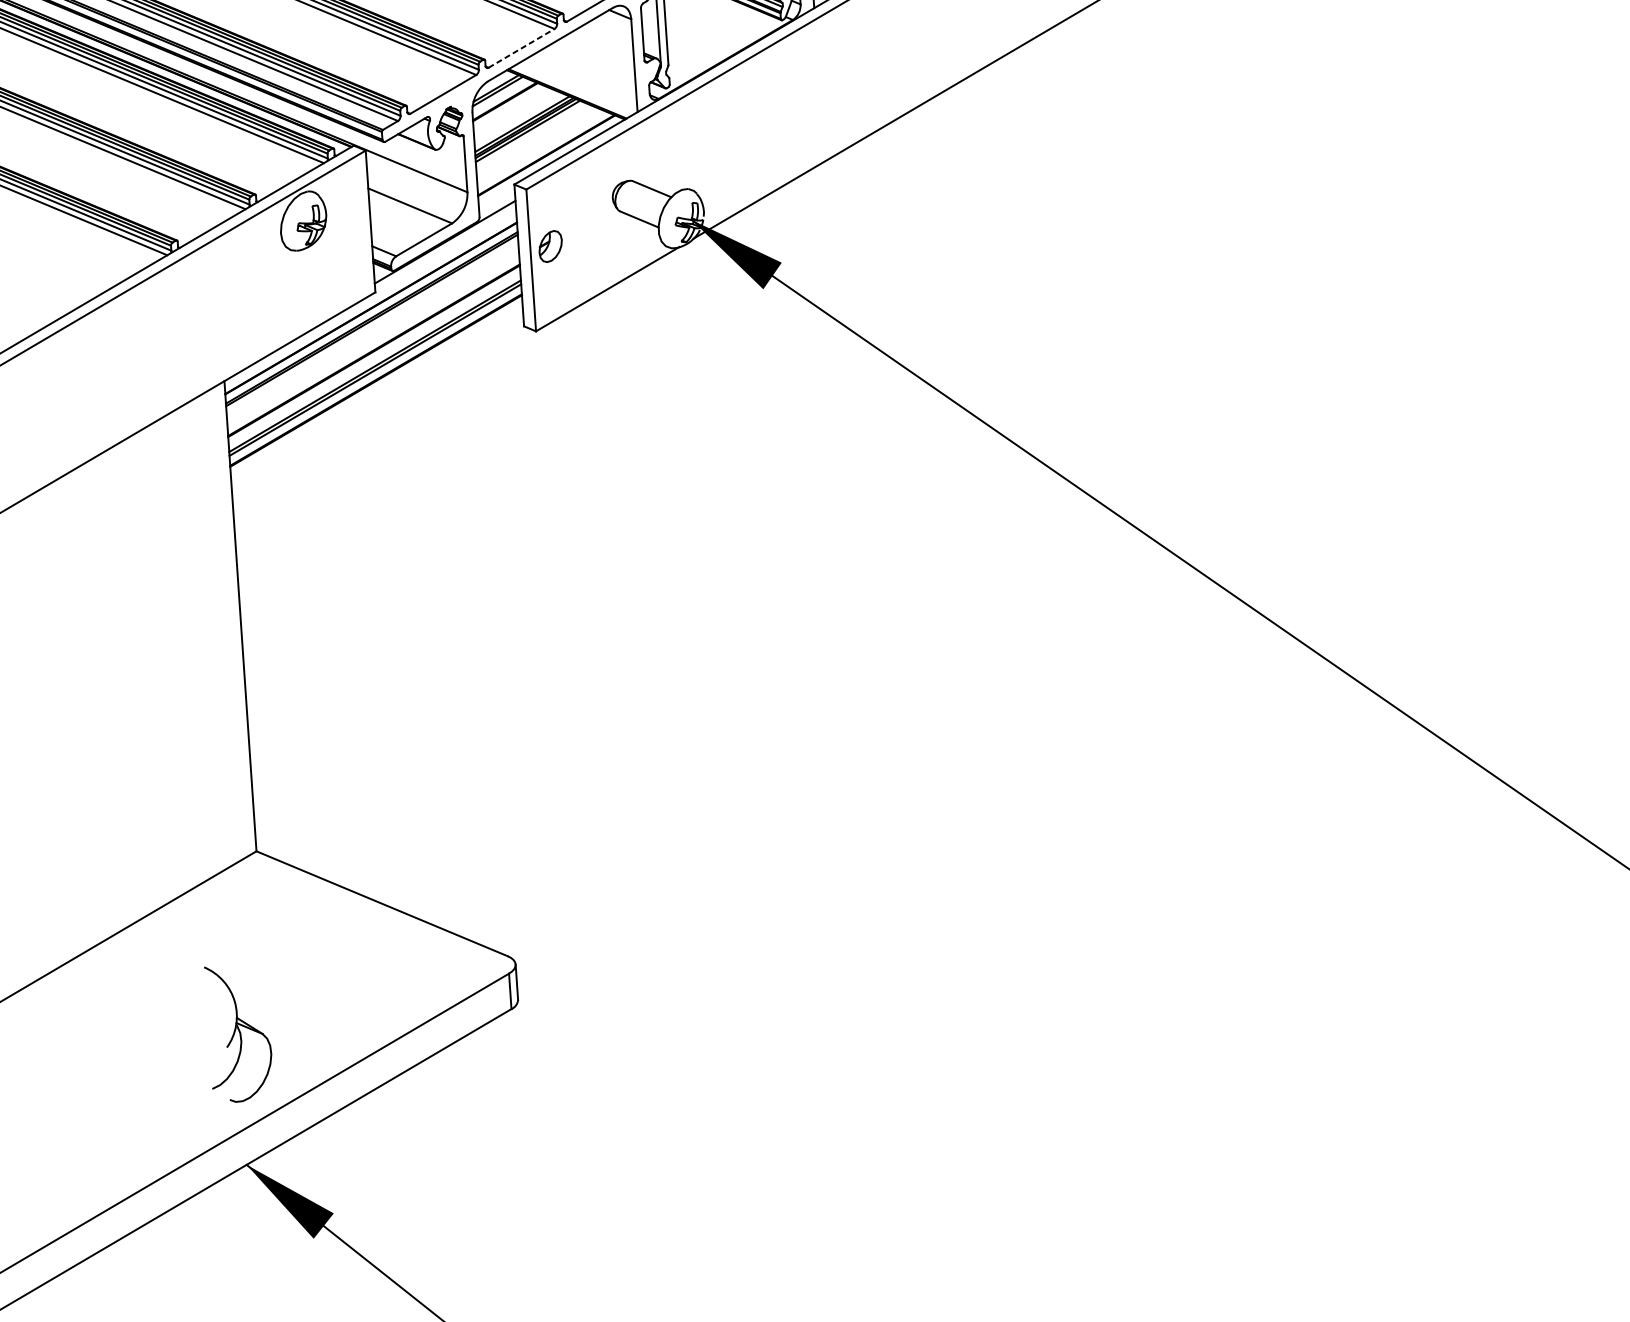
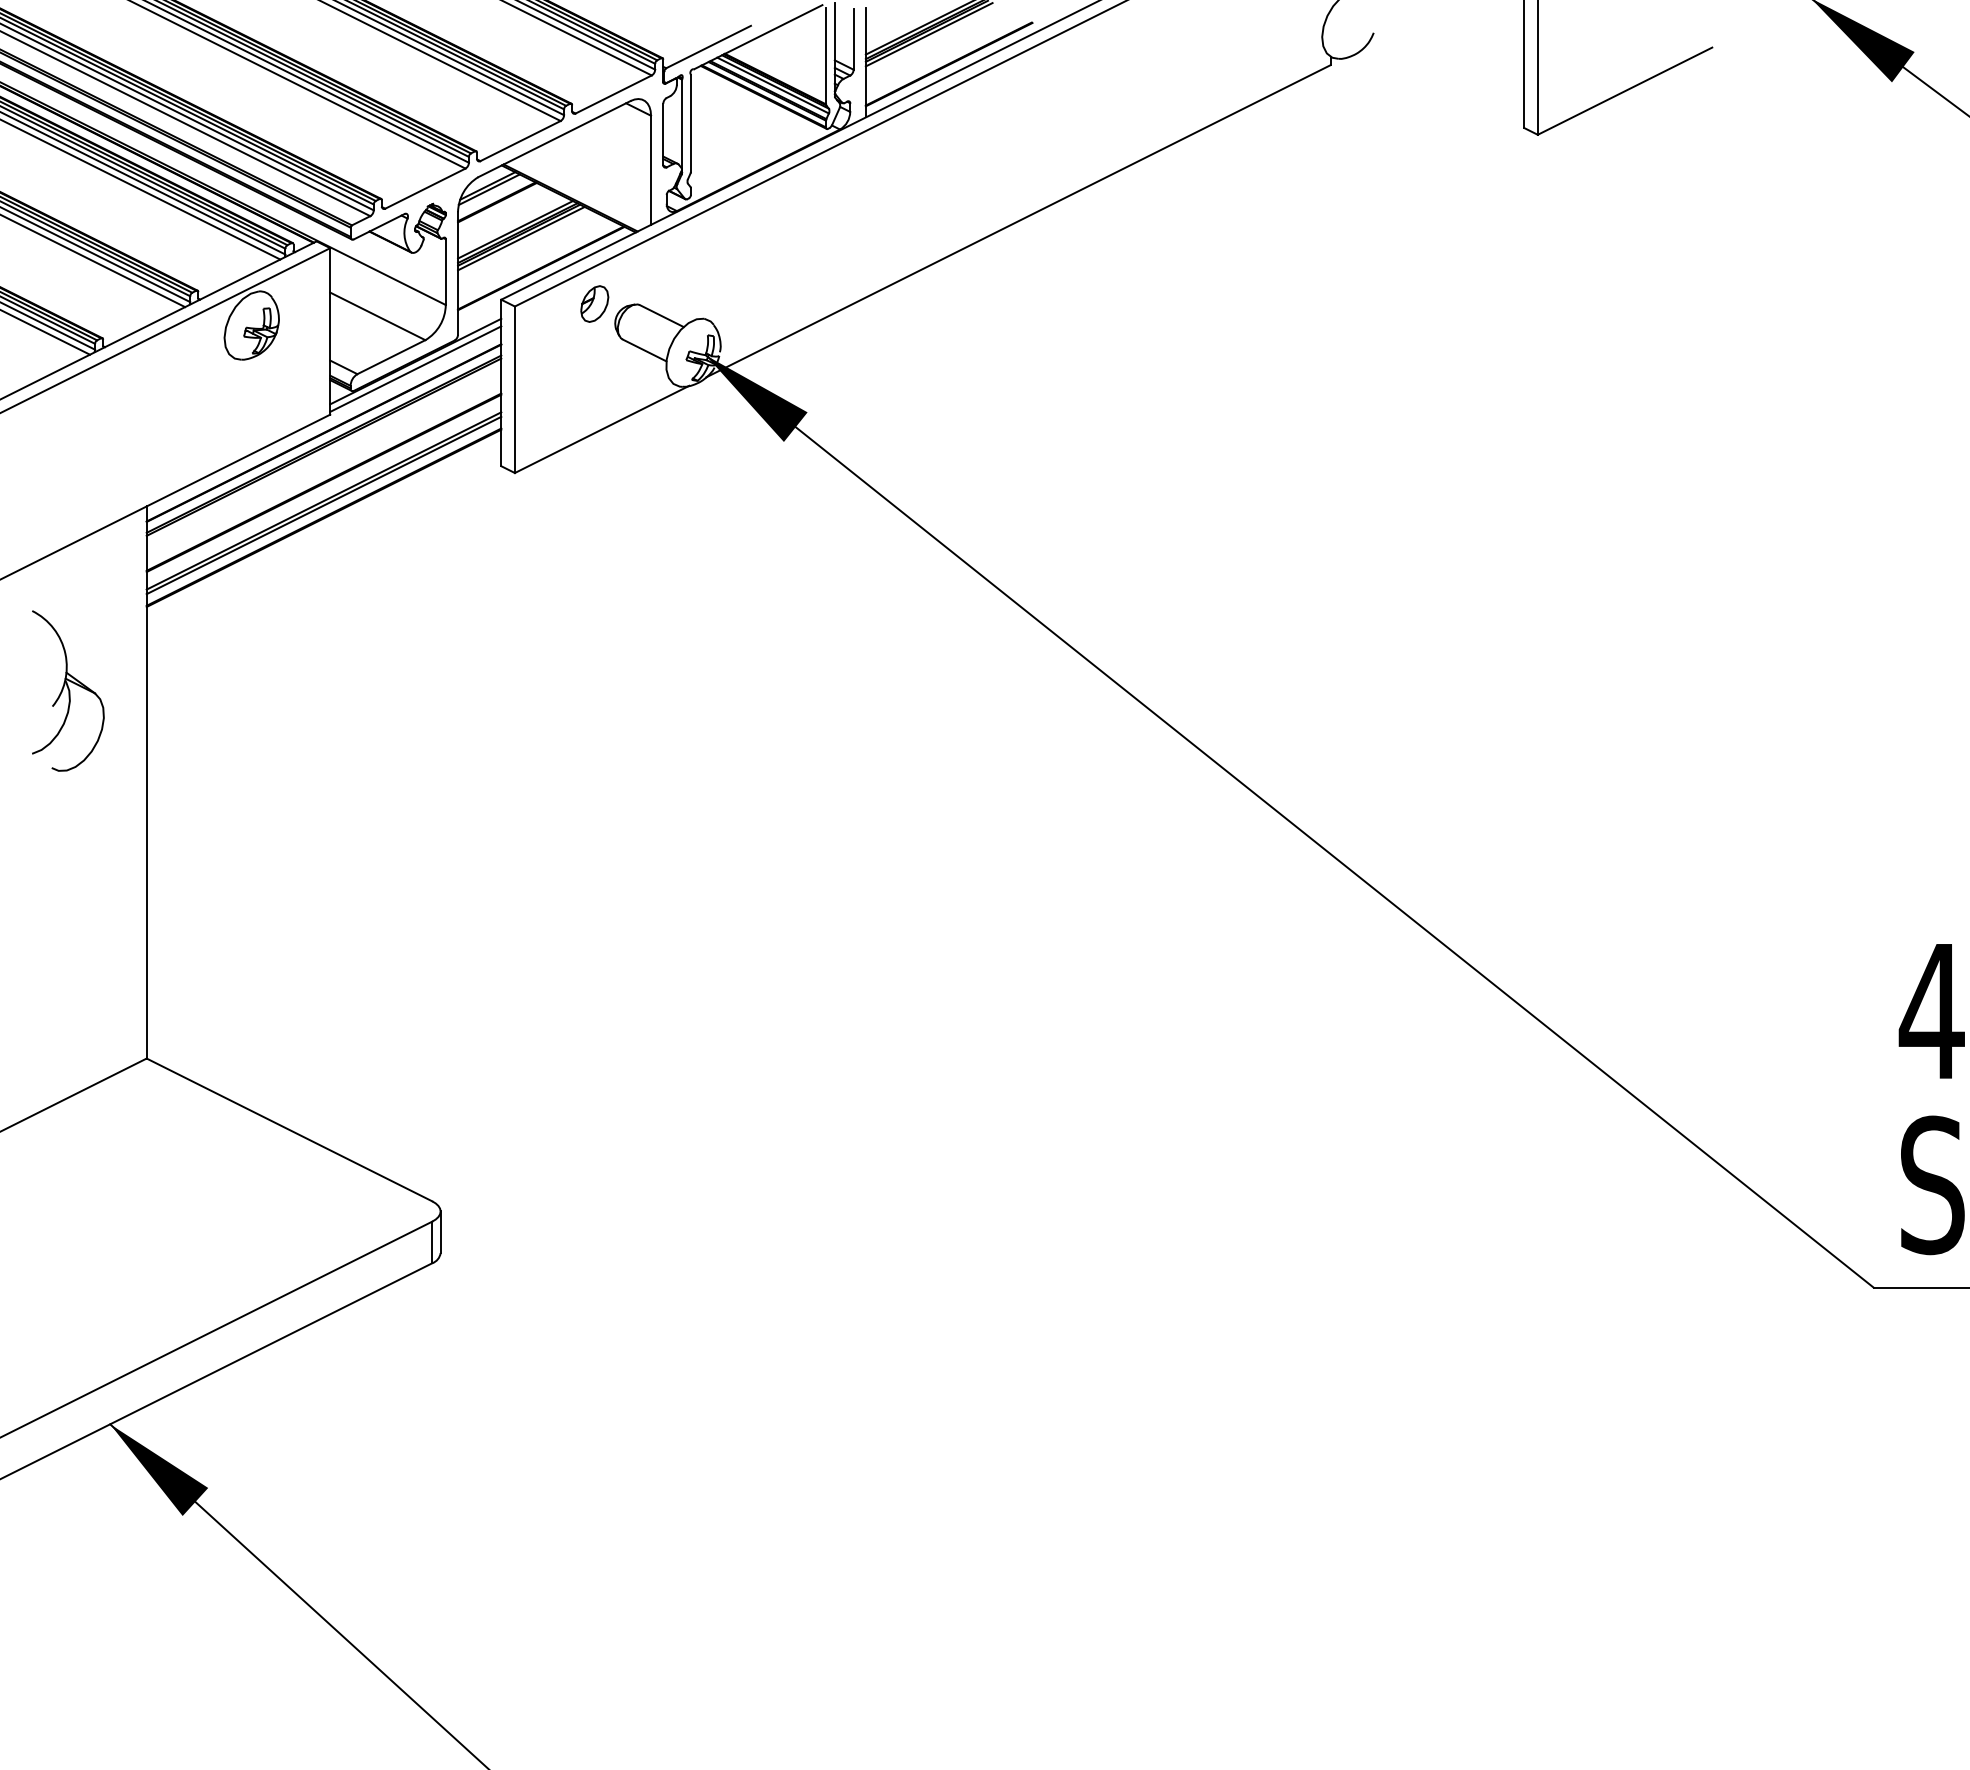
line: (521, 48) -> (520, 141), dashed -> solid
part: (550, 246) -> (594, 303), moved
line: (445, 248) -> (415, 368), added
part: (239, 1032) -> (68, 690), moved

